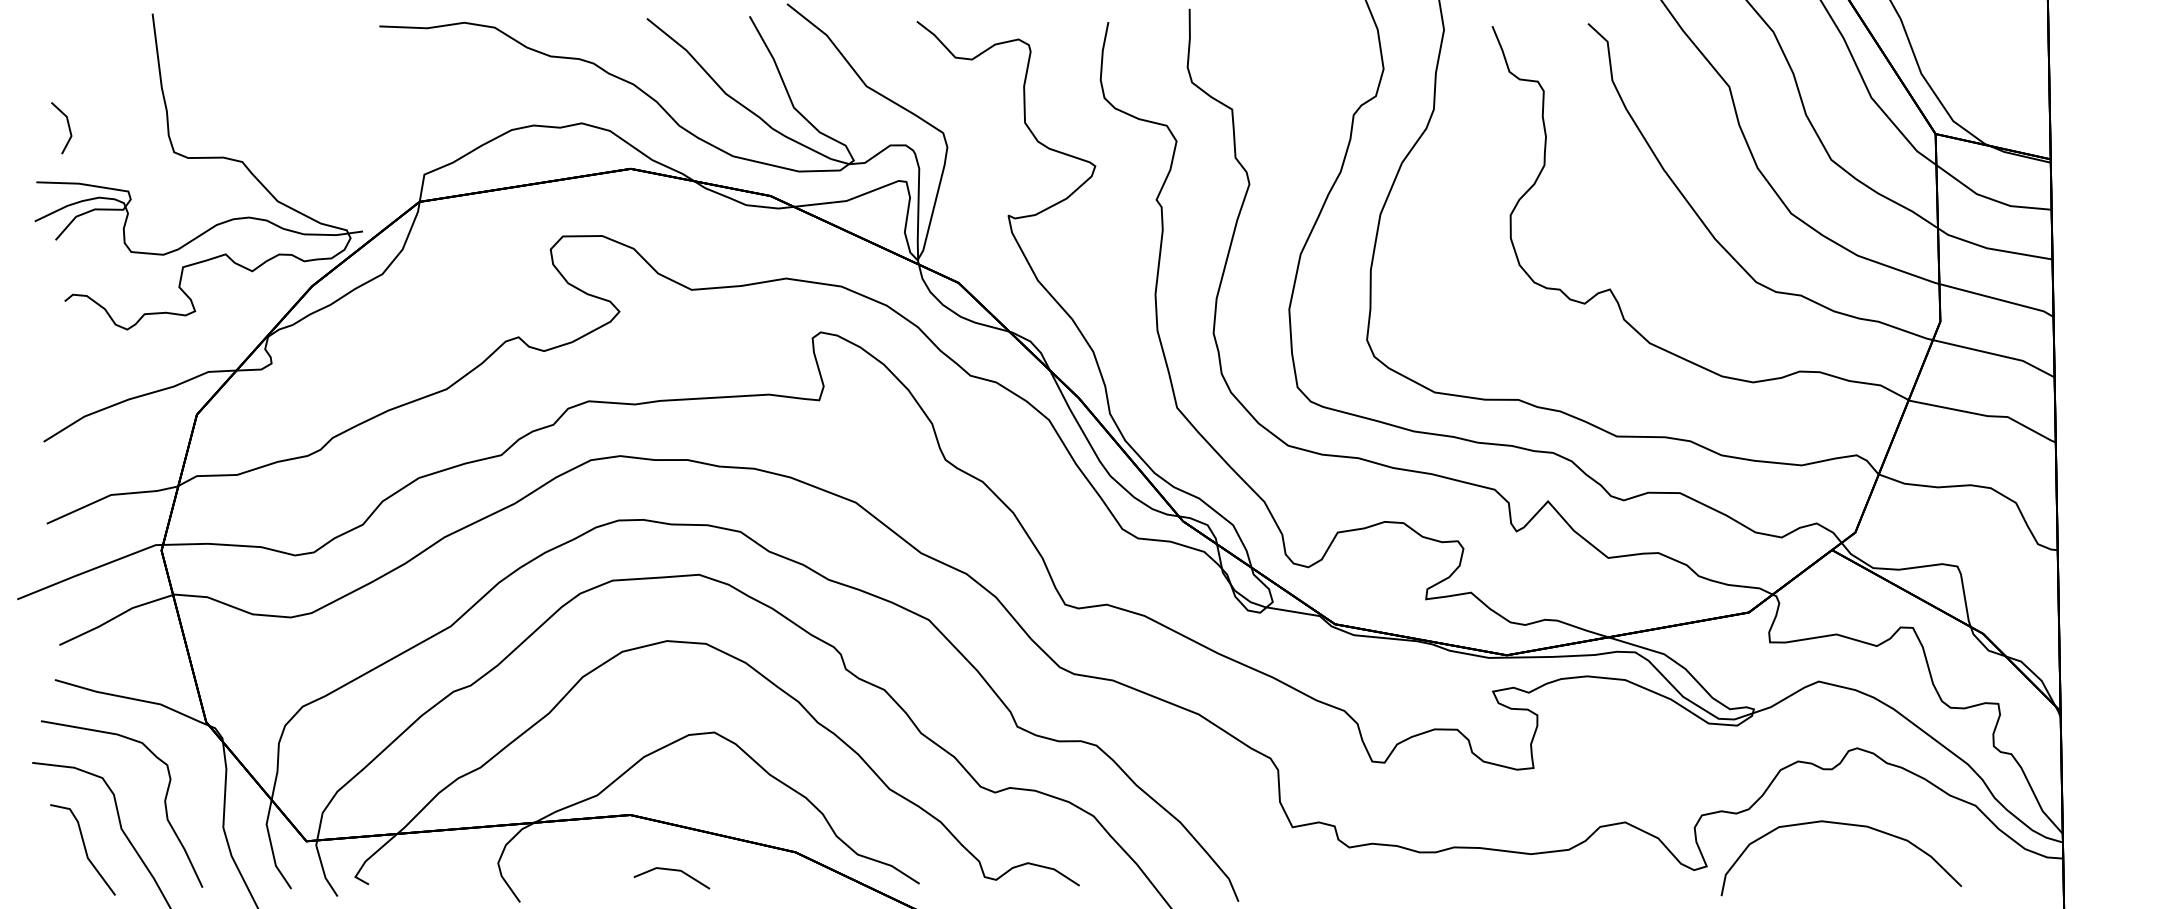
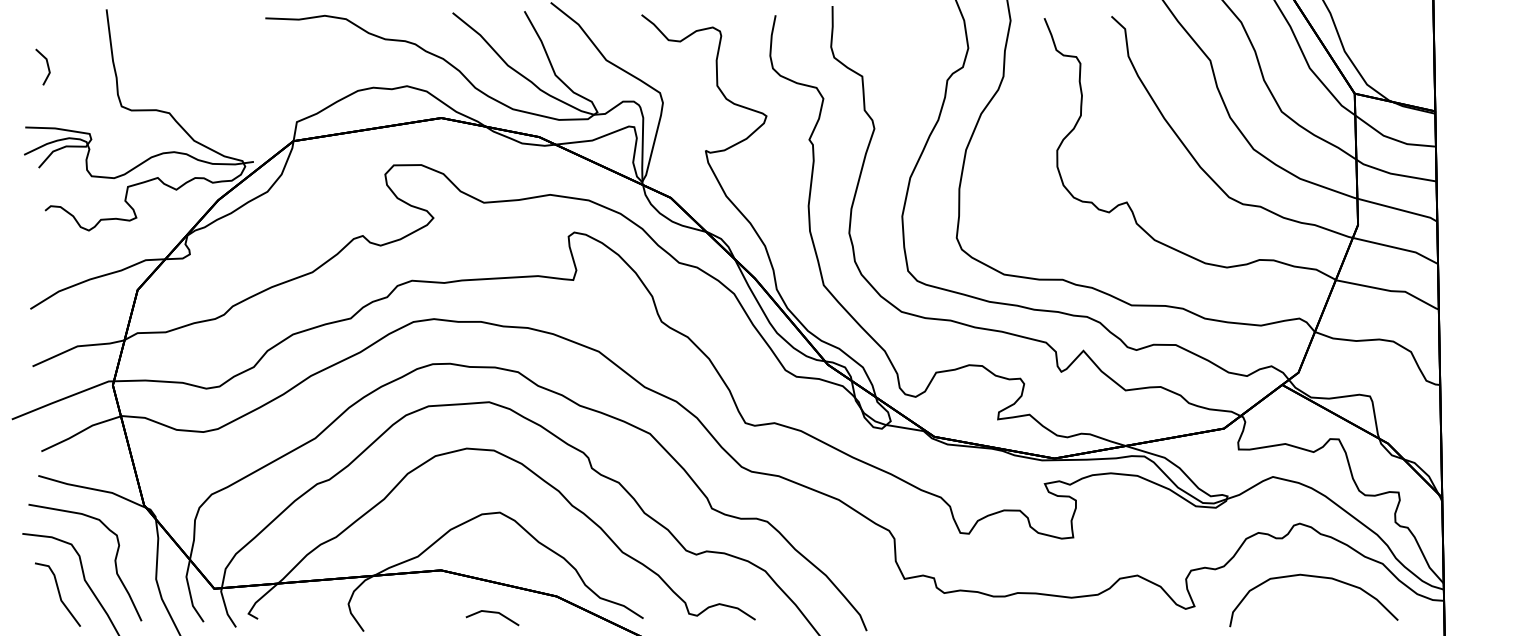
line: (68, 128) -> (47, 67), moved
curve: (1846, 825) -> (1317, 577), moved
line: (671, 870) -> (492, 612), moved

